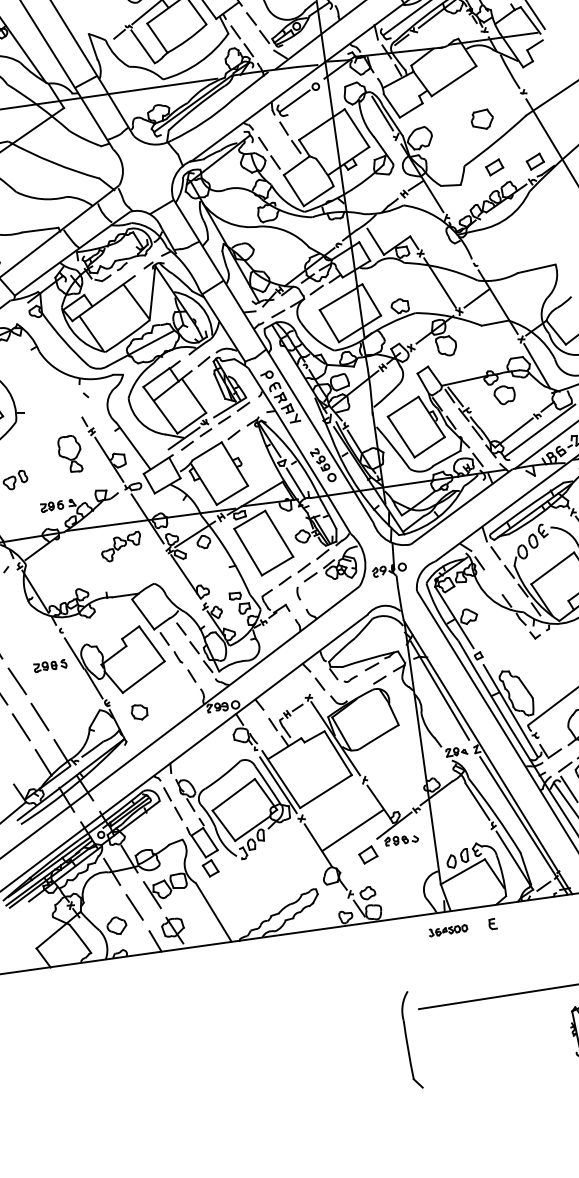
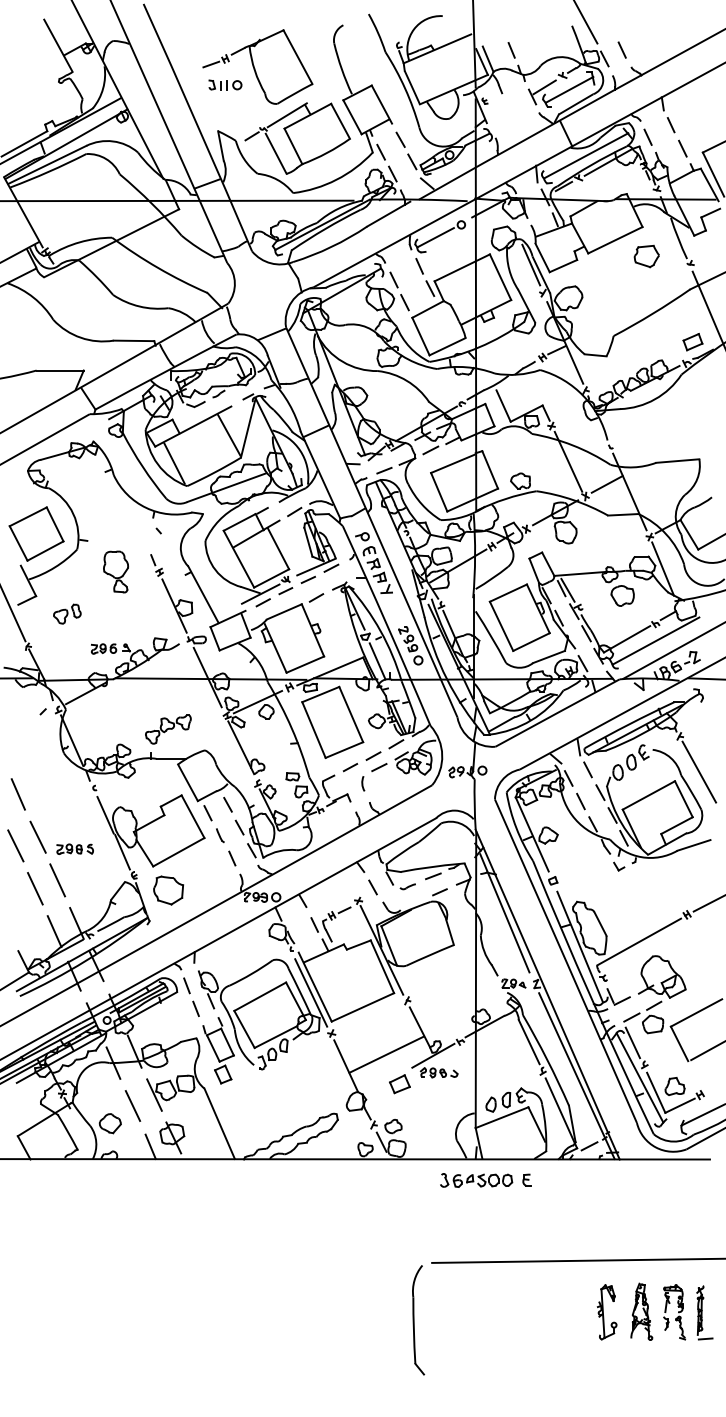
part: (482, 119) -> (646, 256), moved
part: (494, 167) -> (646, 342), removed
part: (69, 454) -> (115, 571), moved
part: (121, 546) -> (168, 729), moved
line: (492, 582) -> (580, 801), added
part: (49, 665) -> (74, 848), moved
part: (139, 712) -> (168, 890), size x1.67
part: (448, 930) -> (476, 1180), size x1.67
part: (411, 1040) -> (418, 1320), moved

